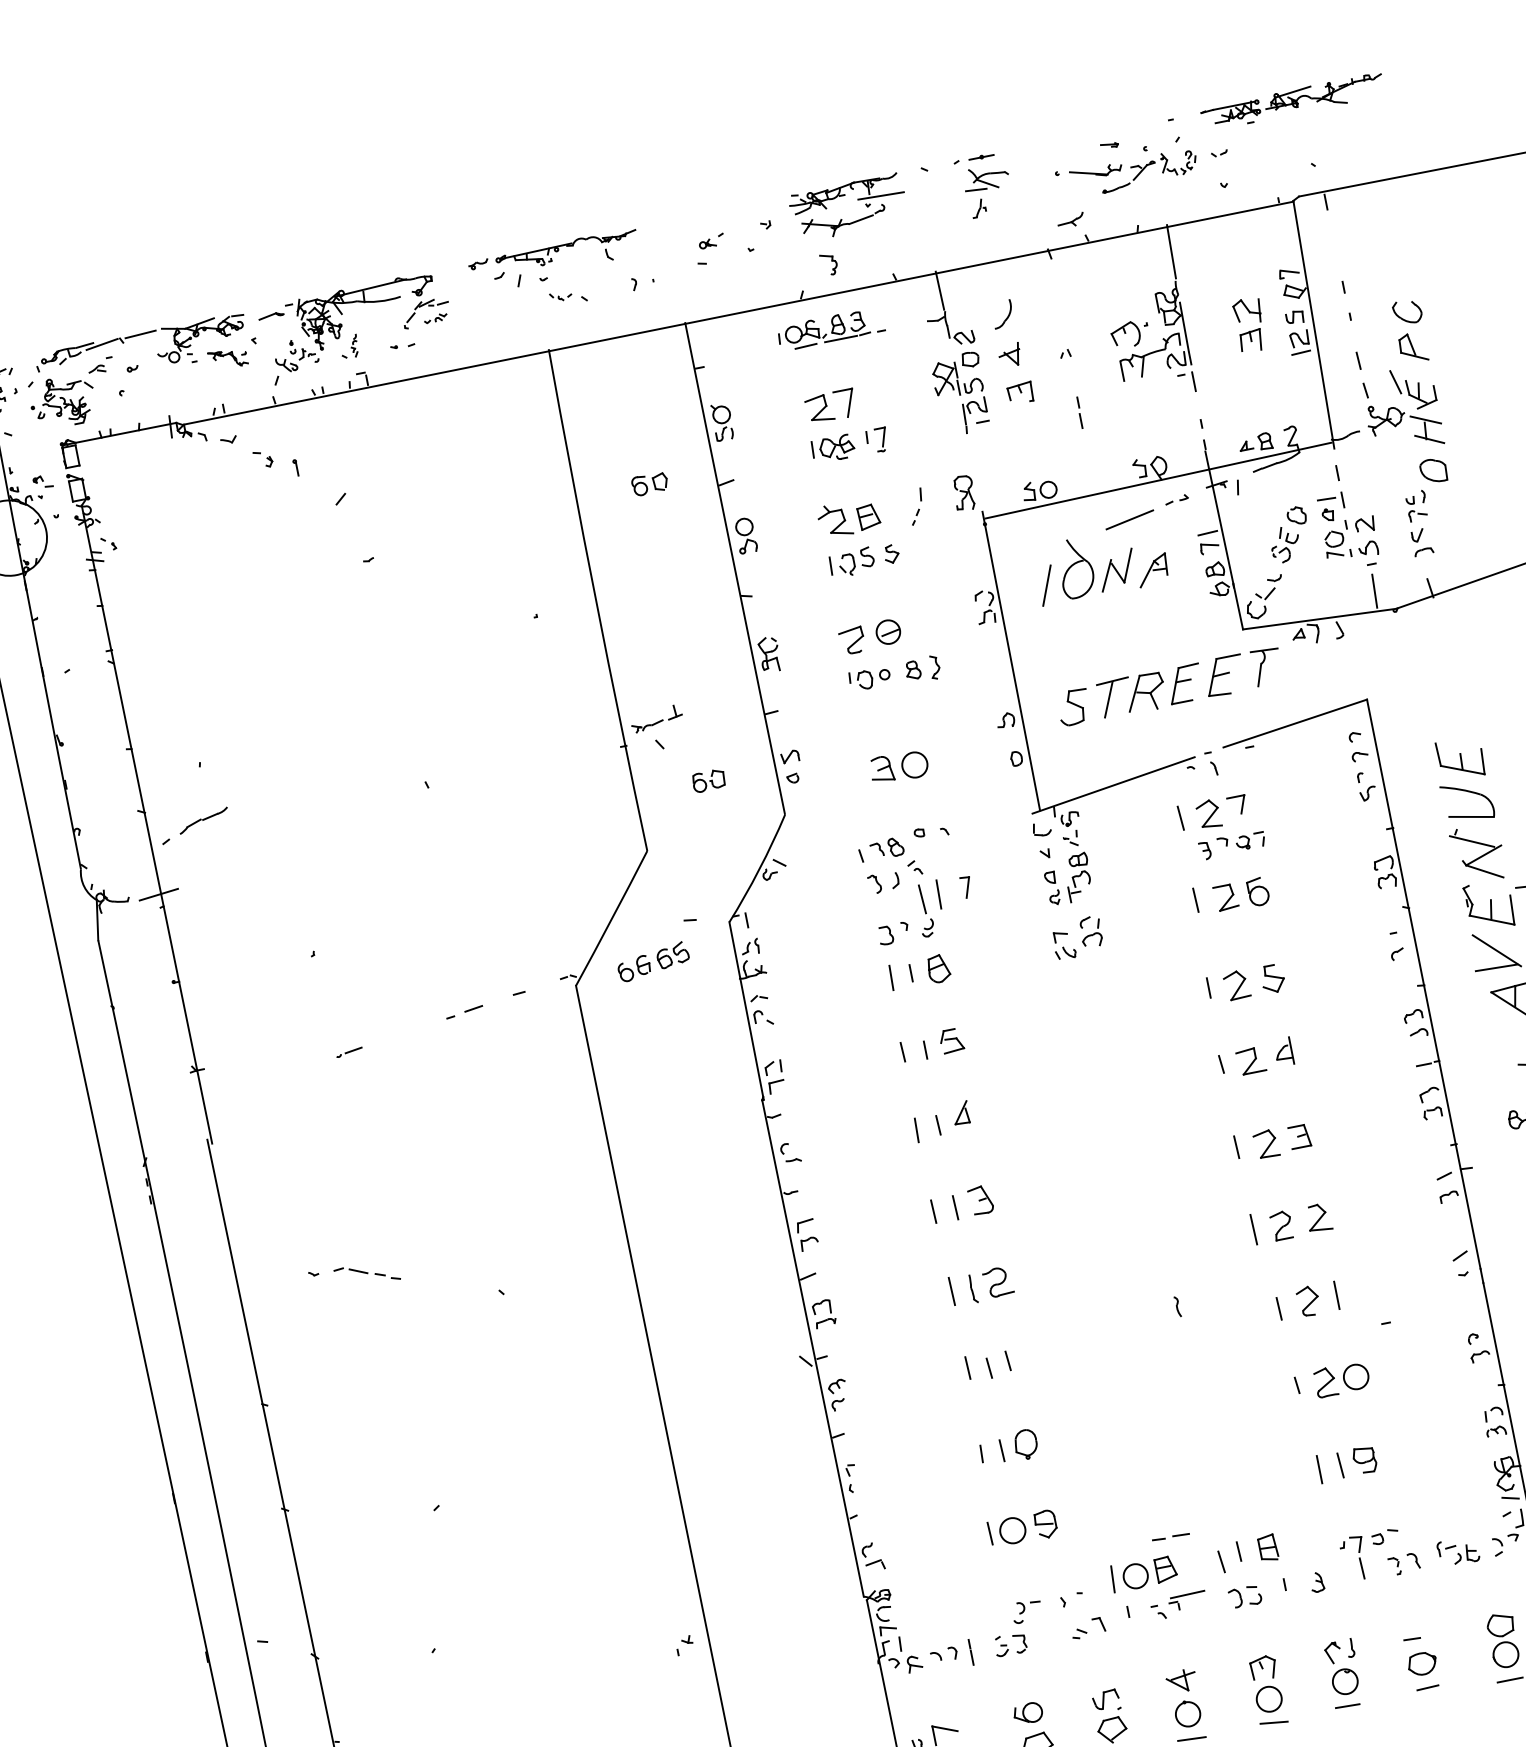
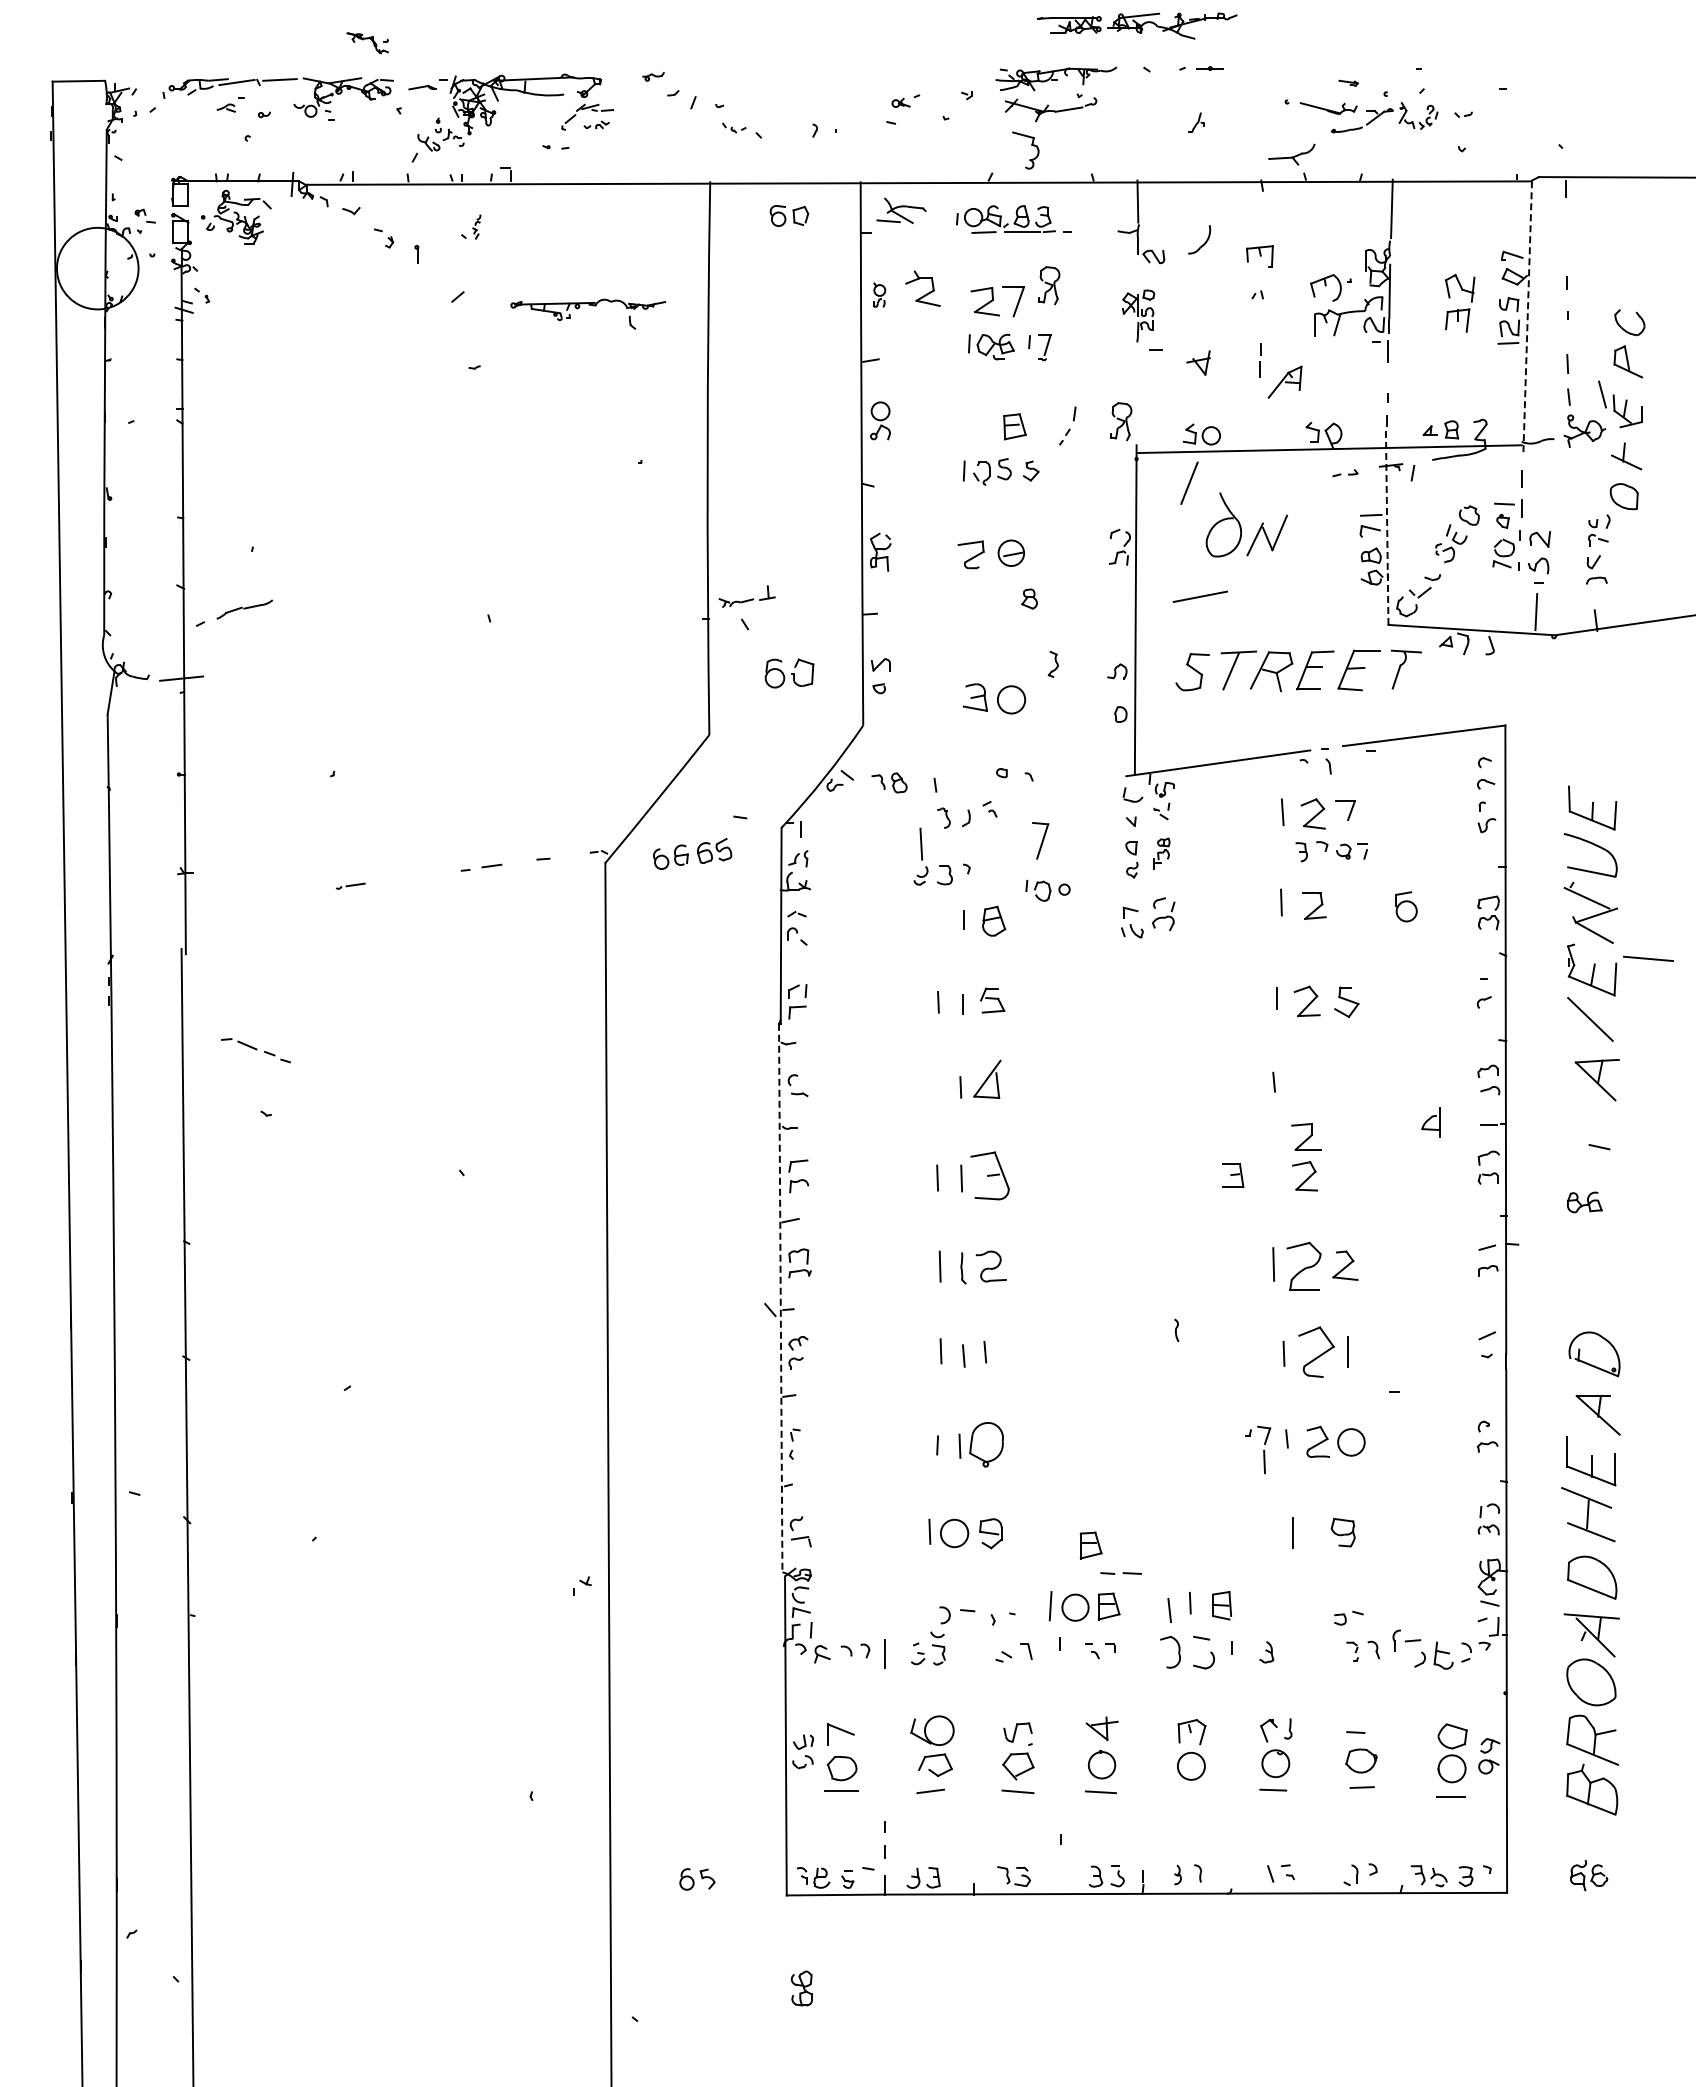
part: (1292, 101) -> (1137, 25), moved
part: (986, 177) -> (901, 210), moved
line: (881, 195) -> (1095, 88), removed
part: (1070, 220) -> (1291, 154), size x1.6
part: (566, 246) -> (588, 305), moved
part: (828, 264) -> (1025, 150), size x1.6
line: (1313, 324) -> (1527, 316), solid -> dashed
part: (349, 346) -> (471, 226), moved
part: (1009, 354) -> (1198, 362), moved
part: (227, 359) -> (367, 43), moved
part: (874, 382) -> (1048, 285), added
part: (960, 393) -> (1138, 315), size x0.6
part: (1020, 393) -> (1259, 256), moved
part: (62, 401) -> (236, 216), moved
line: (1425, 419) -> (1626, 440), removed
part: (722, 421) -> (879, 294), size x0.6
part: (650, 483) -> (789, 215), moved
line: (1129, 519) -> (1199, 596), moved
part: (838, 524) -> (926, 293), moved
line: (1224, 540) -> (1387, 526), solid -> dashed
part: (1152, 569) -> (1284, 381), moved
line: (1046, 584) -> (1189, 482), moved
part: (935, 667) -> (1053, 664), moved
part: (869, 678) -> (1047, 890), moved
part: (708, 780) -> (789, 673), size x1.4
part: (887, 848) -> (889, 782), moved
part: (1078, 877) -> (1161, 853), size x0.6
part: (966, 887) -> (1040, 840), size x1.6
part: (1258, 891) -> (1406, 906), moved
line: (938, 893) -> (1009, 841), removed
part: (923, 910) -> (920, 856), moved
line: (1496, 967) -> (1586, 1037), removed
line: (890, 977) -> (941, 920), removed
part: (1283, 1052) -> (1430, 1122), moved
part: (1251, 1060) -> (1306, 1136), moved
part: (961, 1112) -> (987, 1078), size x1.6
line: (916, 1130) -> (936, 1088), removed
part: (1300, 1136) -> (1233, 1175), moved
line: (1236, 1147) -> (1272, 1173), removed
part: (980, 1200) -> (989, 1175), size x1.6
part: (1281, 1225) -> (1304, 1265), size x1.6
part: (366, 1274) -> (255, 1050), moved
part: (1308, 1300) -> (1316, 1351), size x1.6
line: (812, 1348) -> (780, 1298), solid -> dashed
part: (1025, 1444) -> (986, 1444), size x1.4
line: (1340, 1464) -> (1316, 1532), removed
part: (1138, 1517) -> (1090, 1545), added
part: (1458, 1550) -> (1423, 1648), size x1.4
part: (1354, 1558) -> (1258, 1449), moved
line: (1187, 1594) -> (1126, 1637), removed
part: (1245, 1596) -> (1187, 1652), size x1.6
part: (1026, 1610) -> (952, 1621), size x1.4
part: (1028, 1713) -> (932, 1730), size x1.4
line: (1274, 1722) -> (1191, 1792), removed

